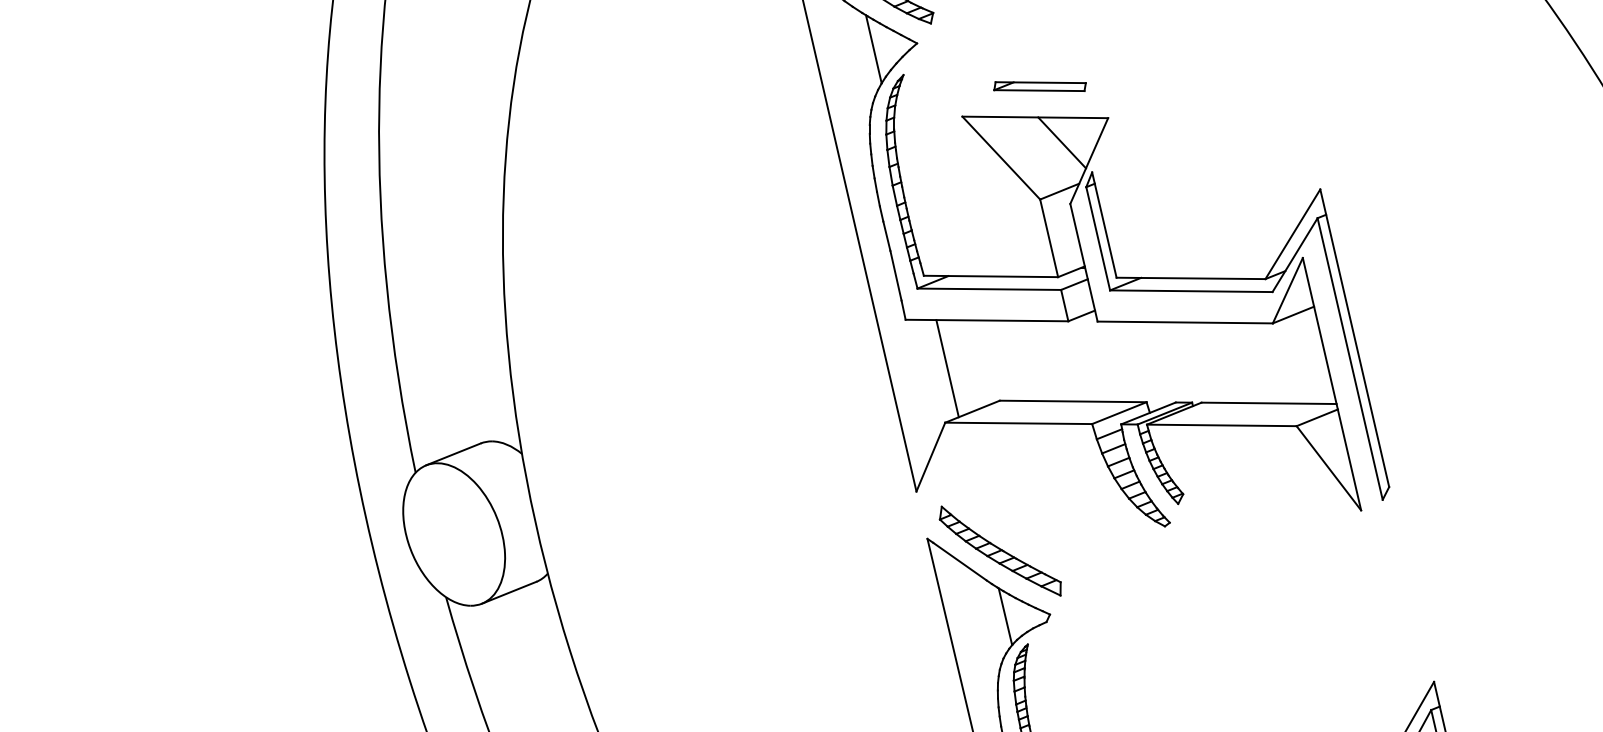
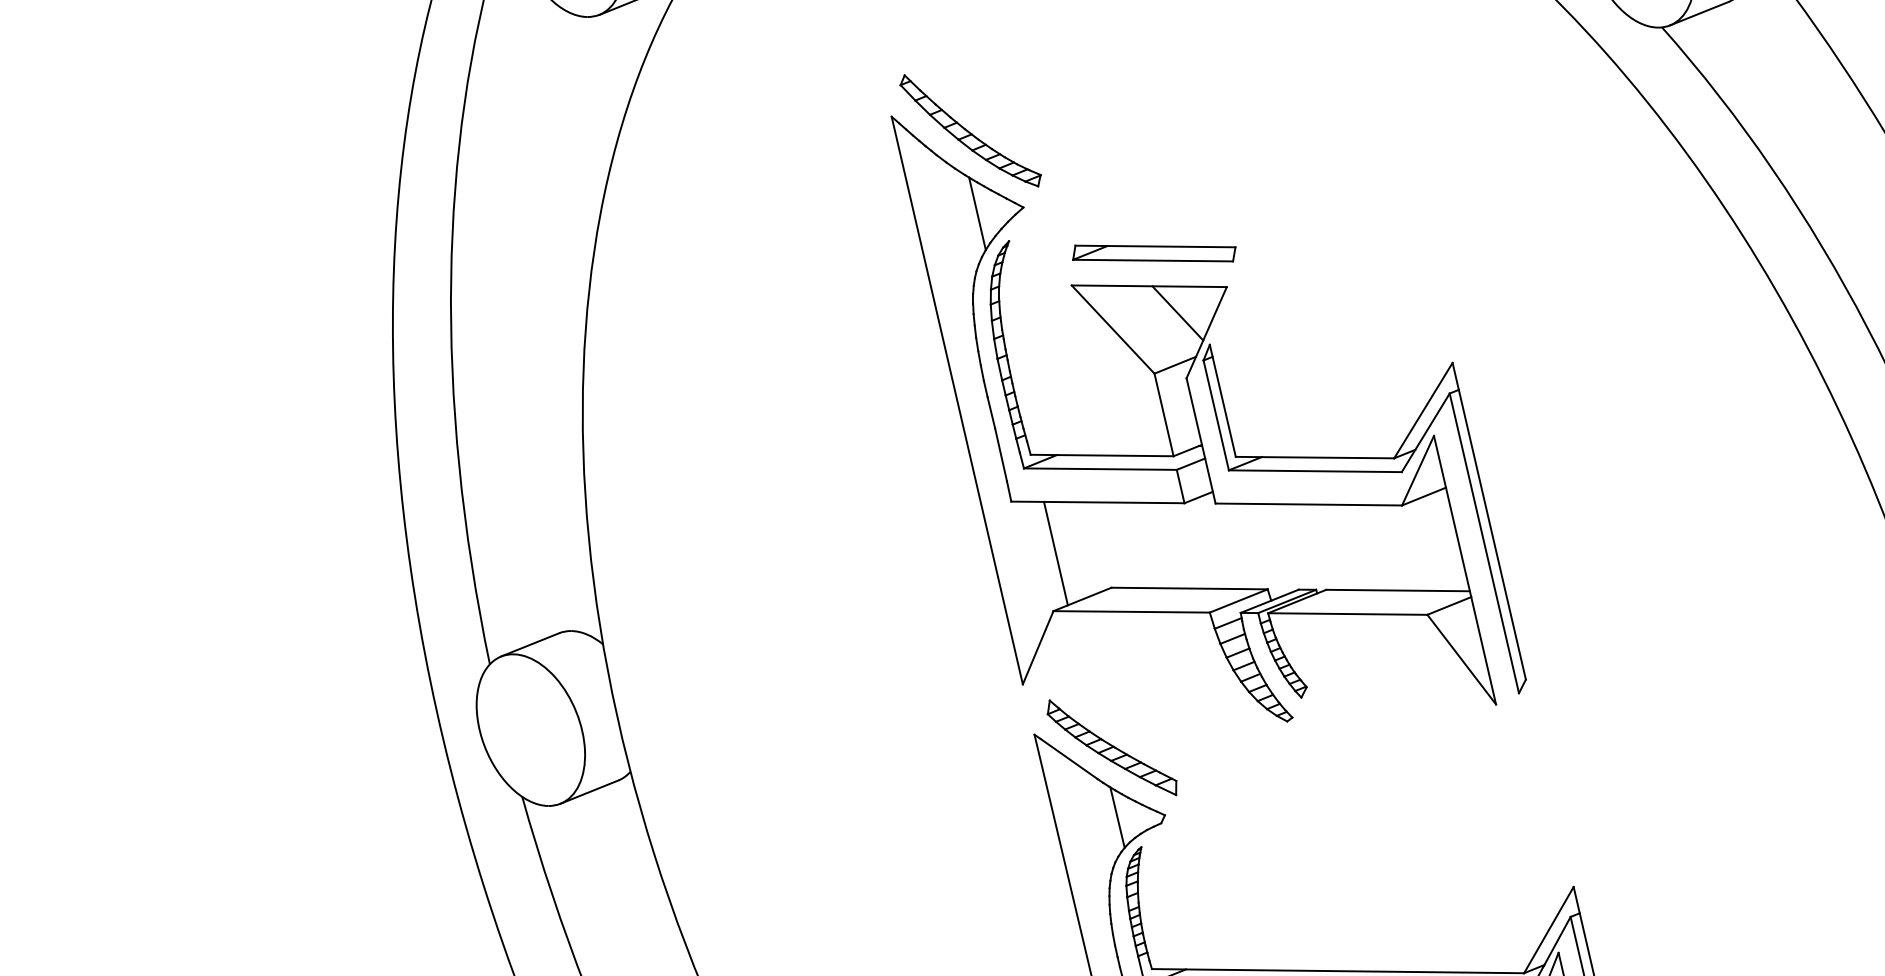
part: (1040, 86) -> (1154, 253), size x1.67

